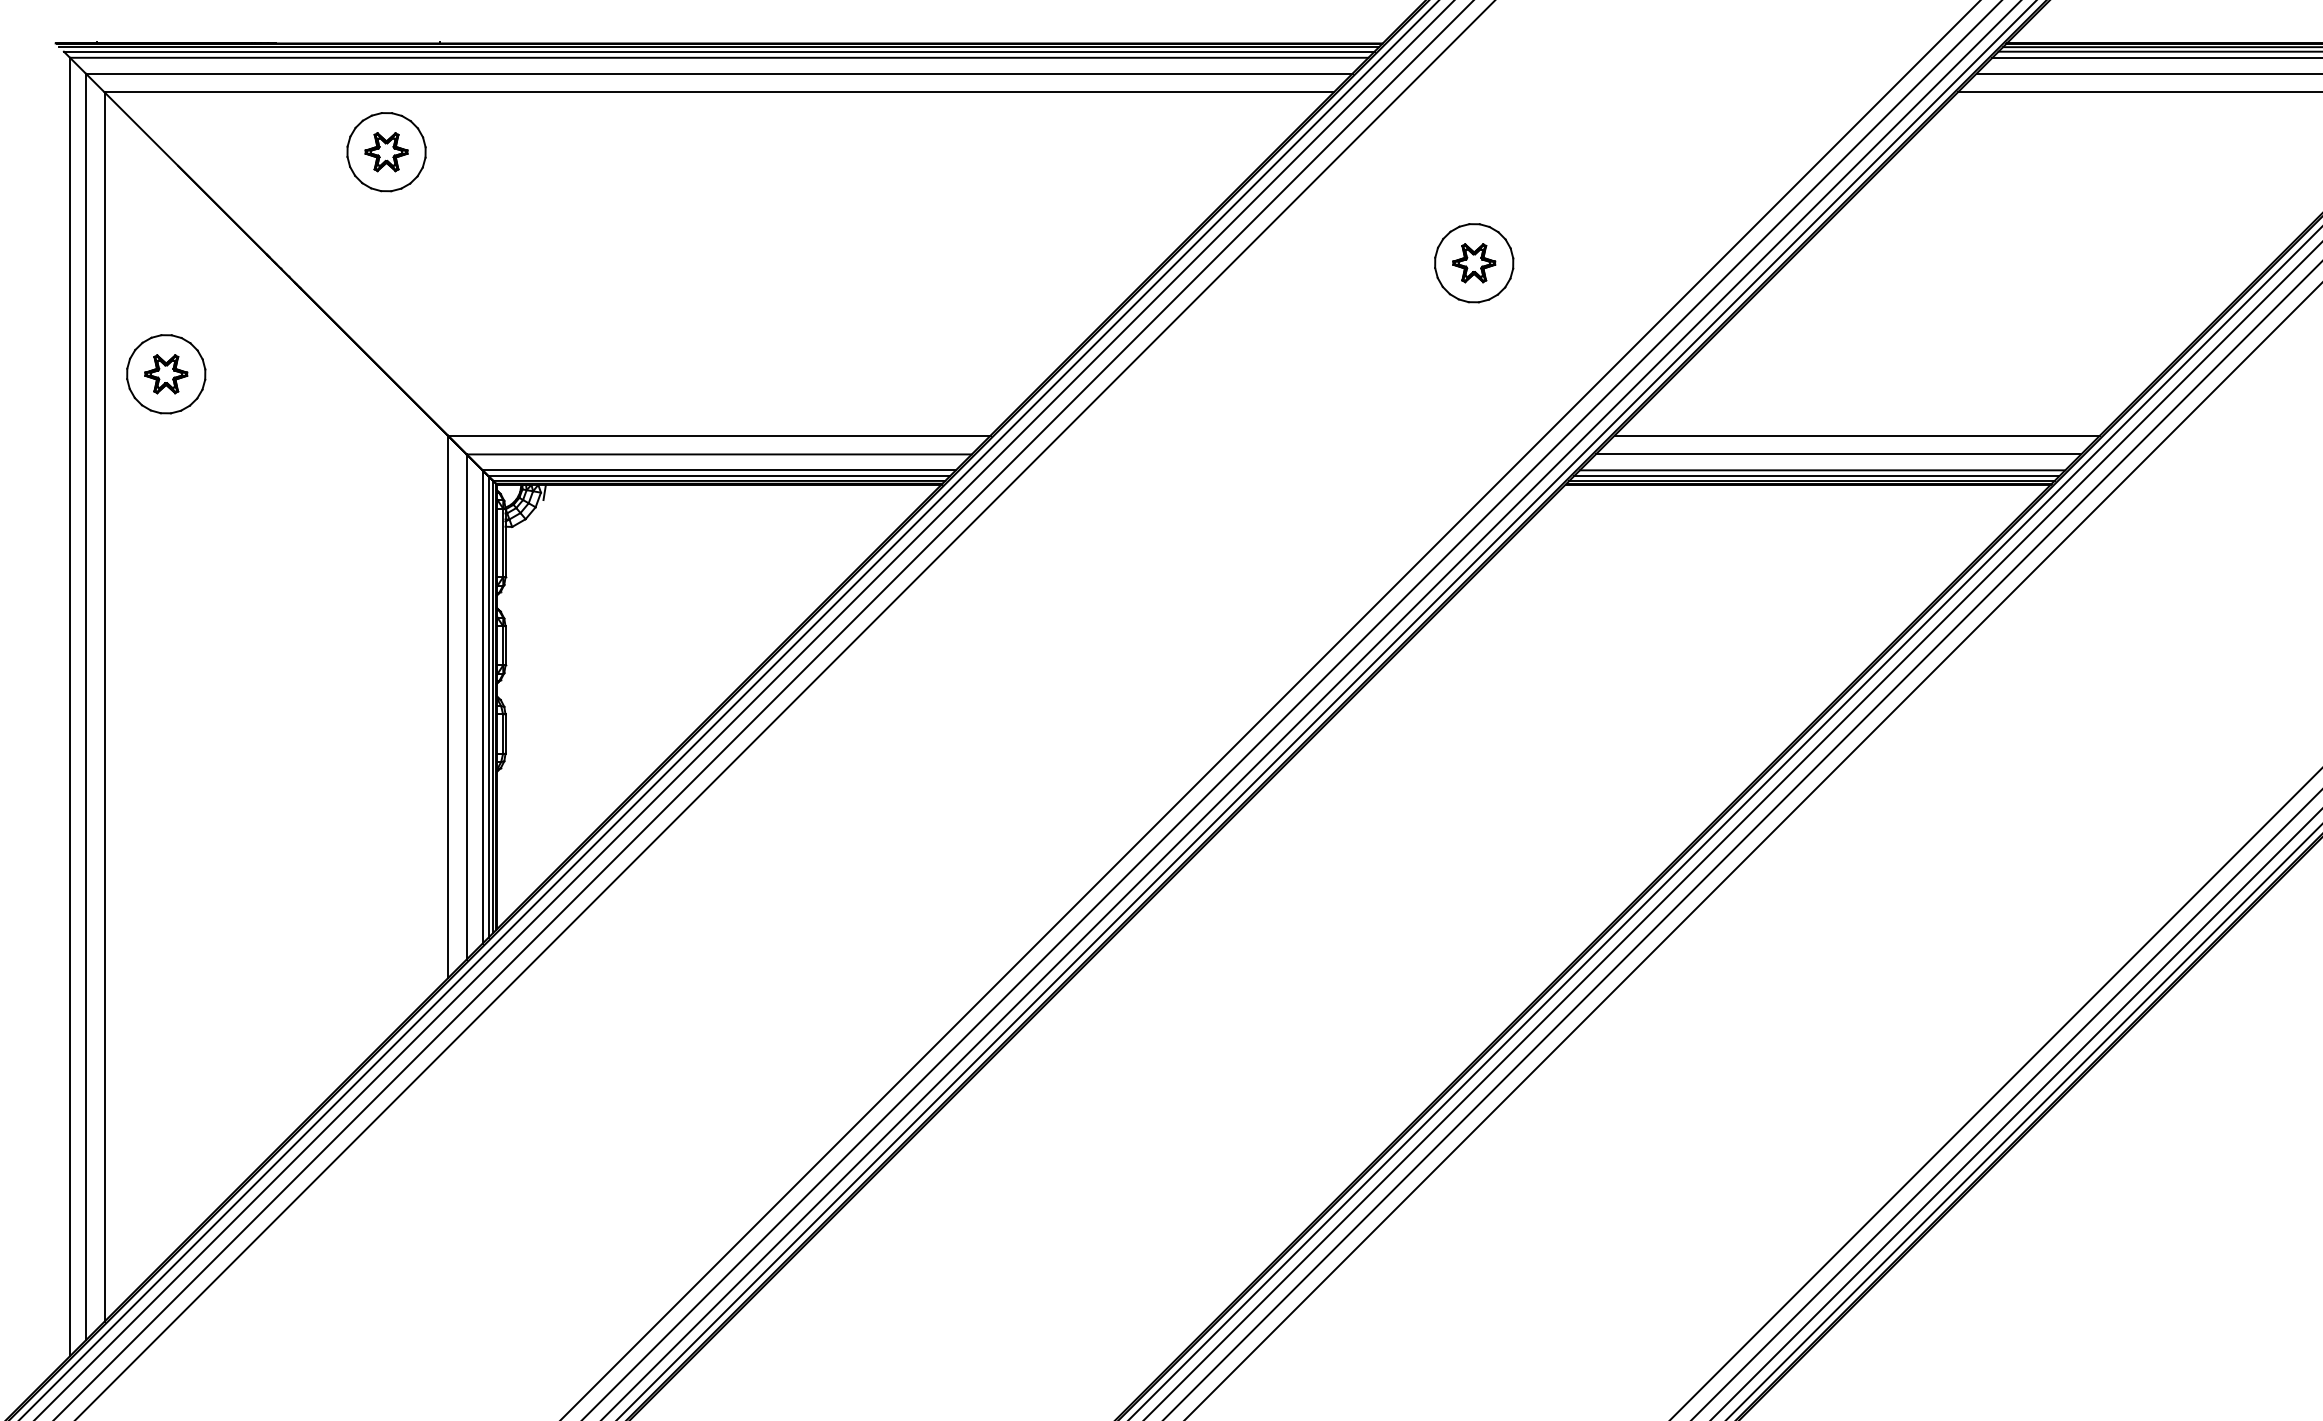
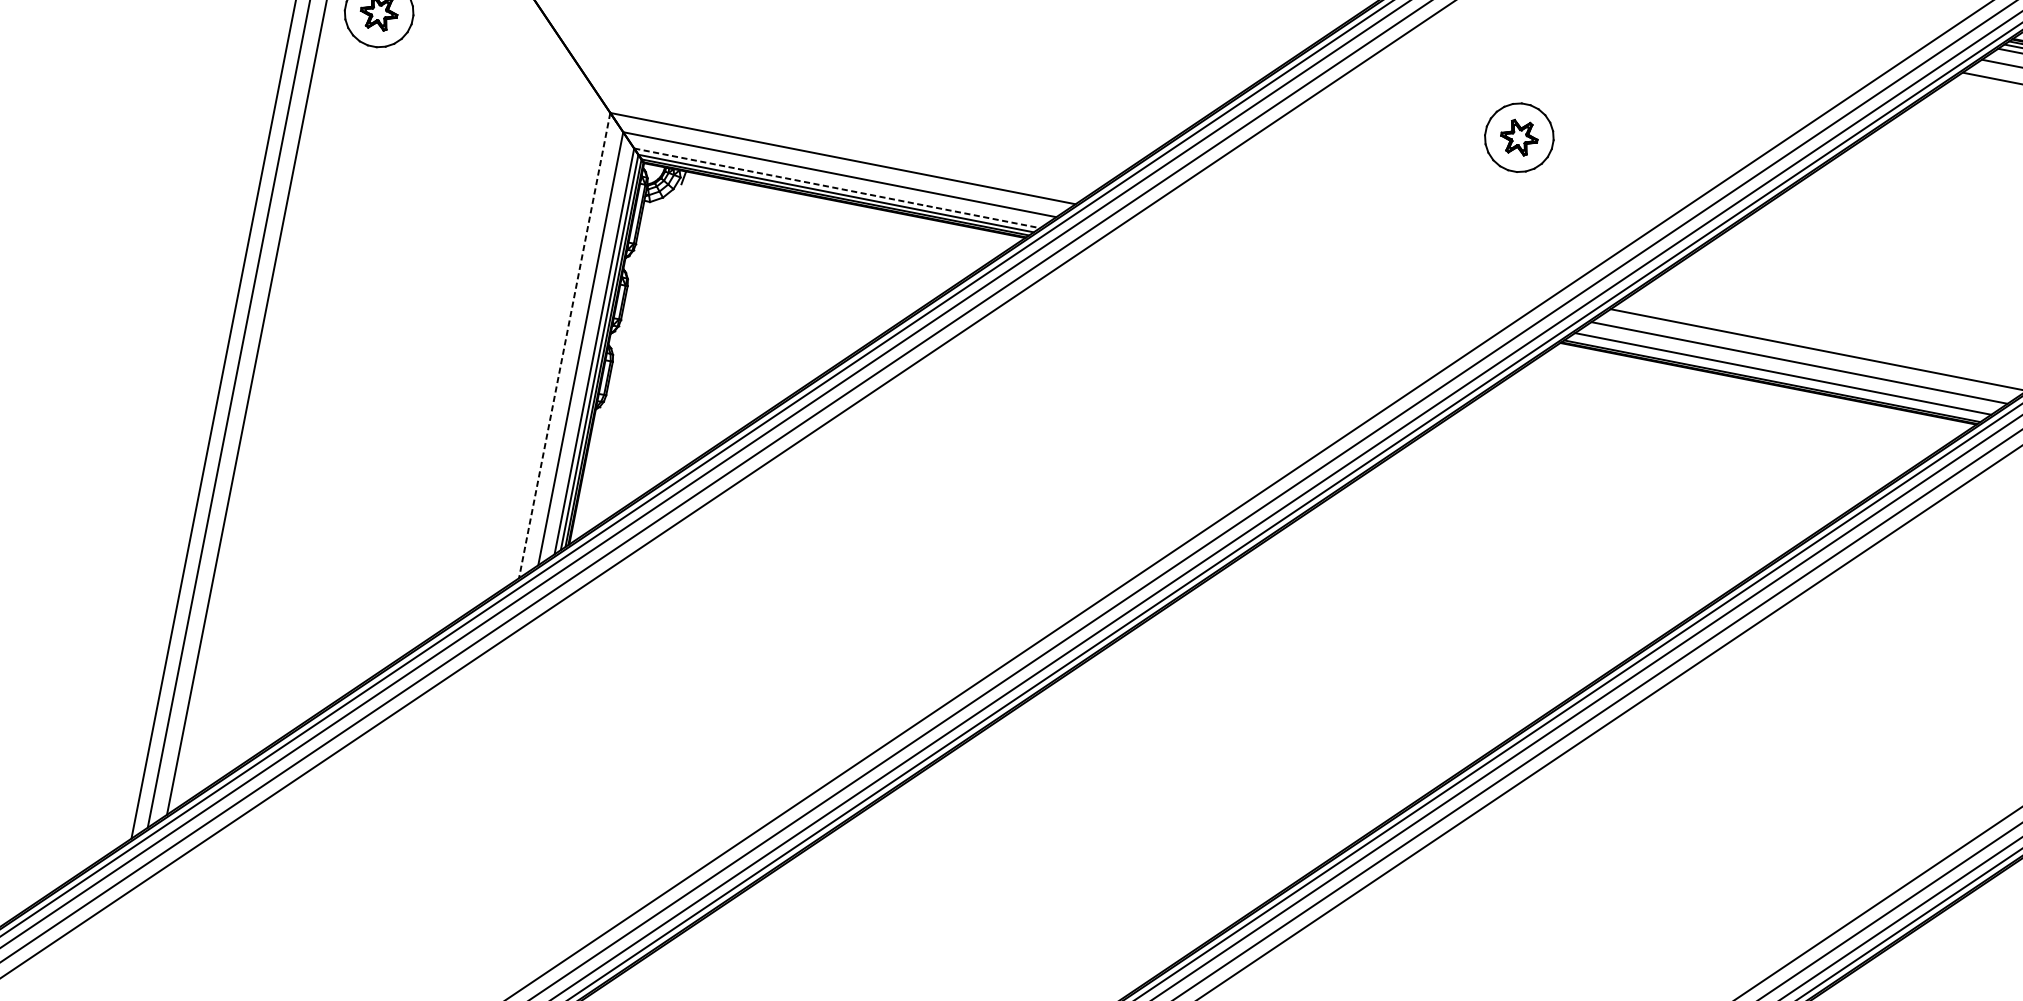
line: (719, 470) -> (837, 188), solid -> dashed
line: (1816, 476) -> (1776, 378), removed
line: (447, 707) -> (564, 345), solid -> dashed

